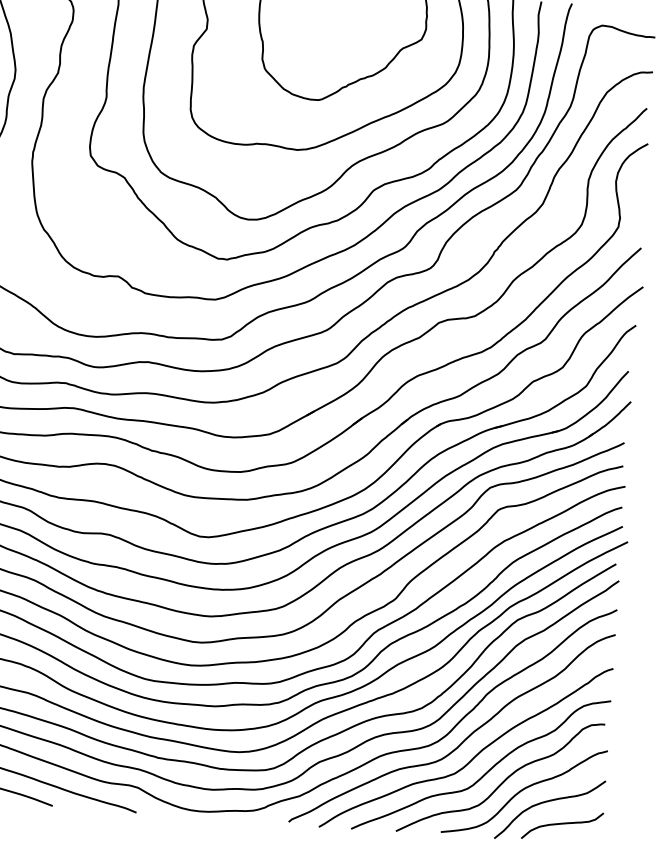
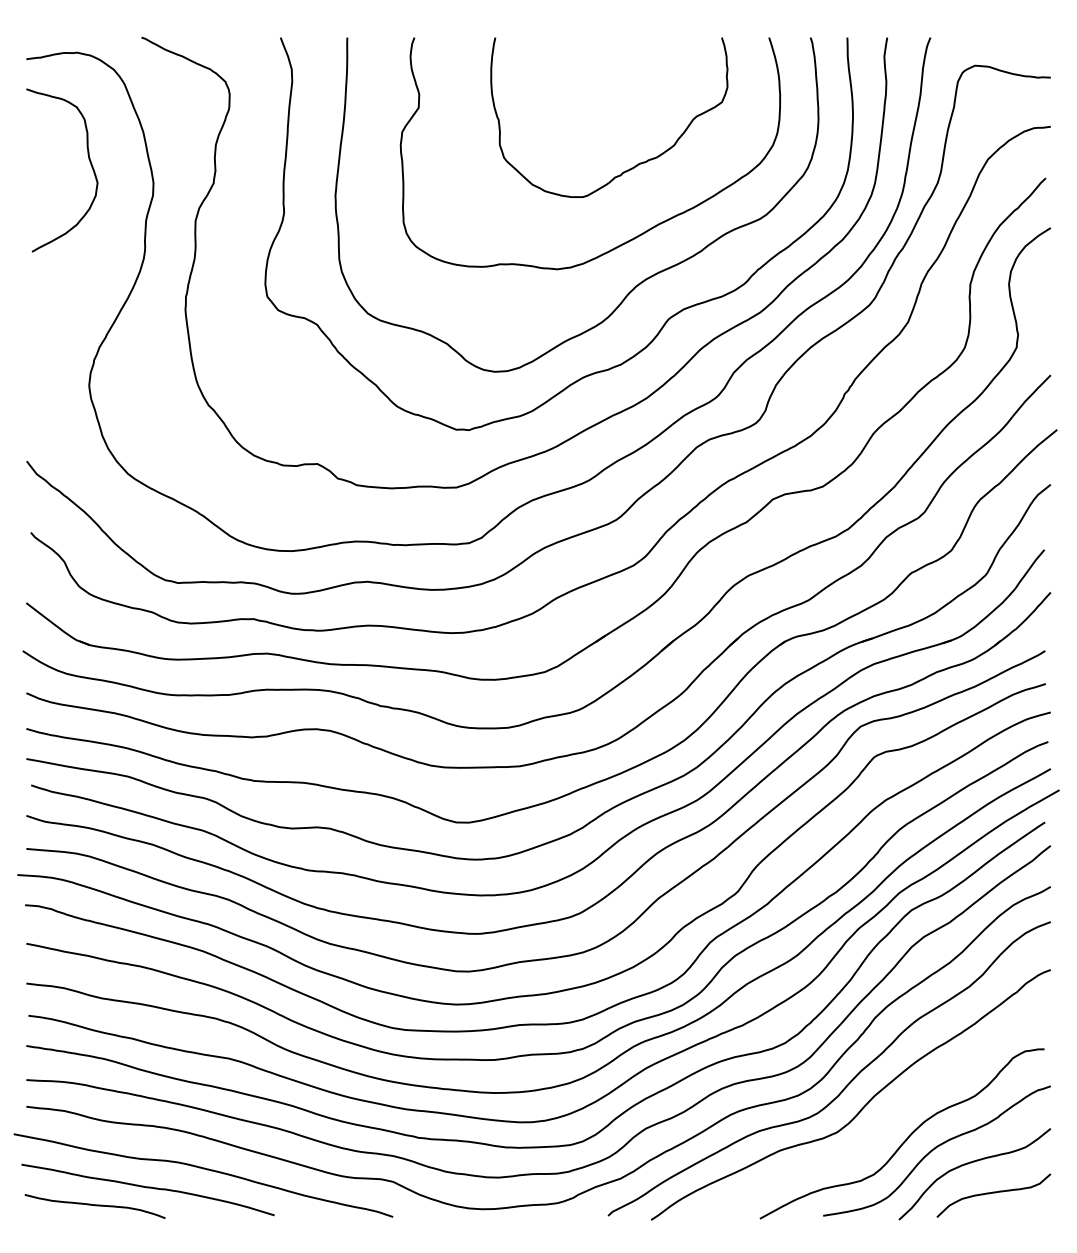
curve: (486, 771) -> (882, 1126), removed

